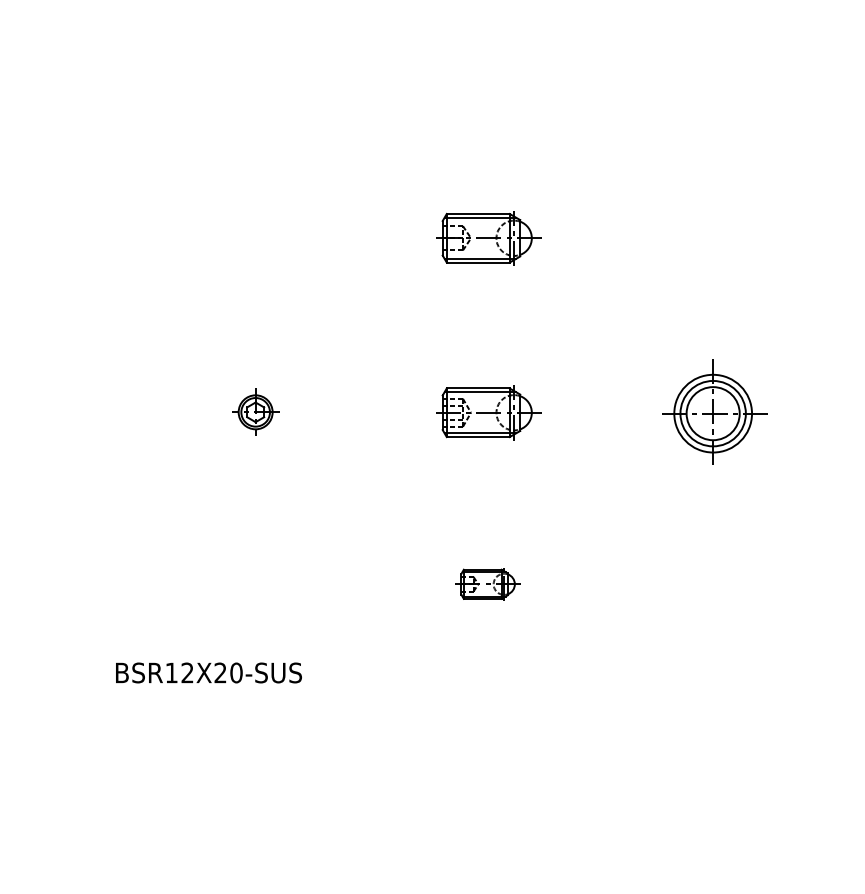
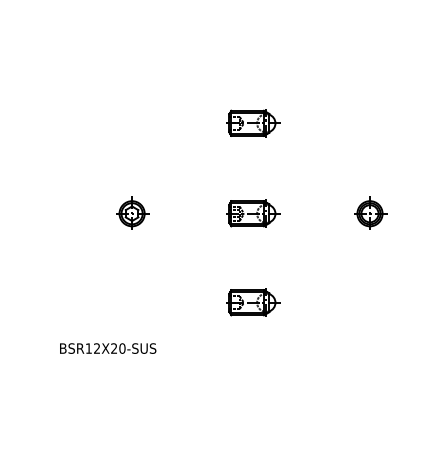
part: (255, 410) -> (132, 212), size x1.43
part: (715, 410) -> (370, 212), size x0.62
part: (489, 584) -> (253, 302), size x1.67

